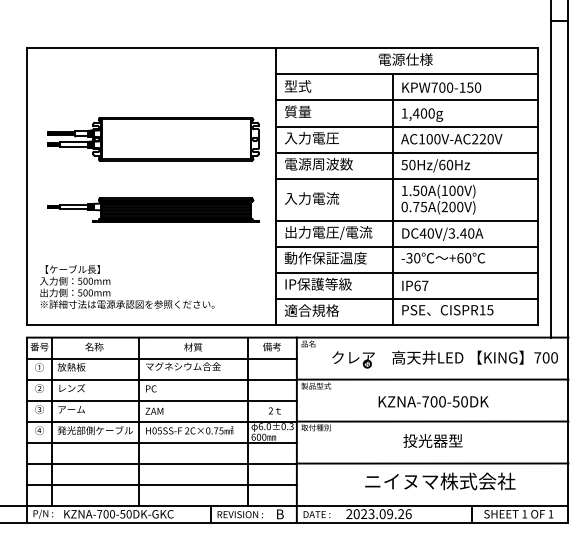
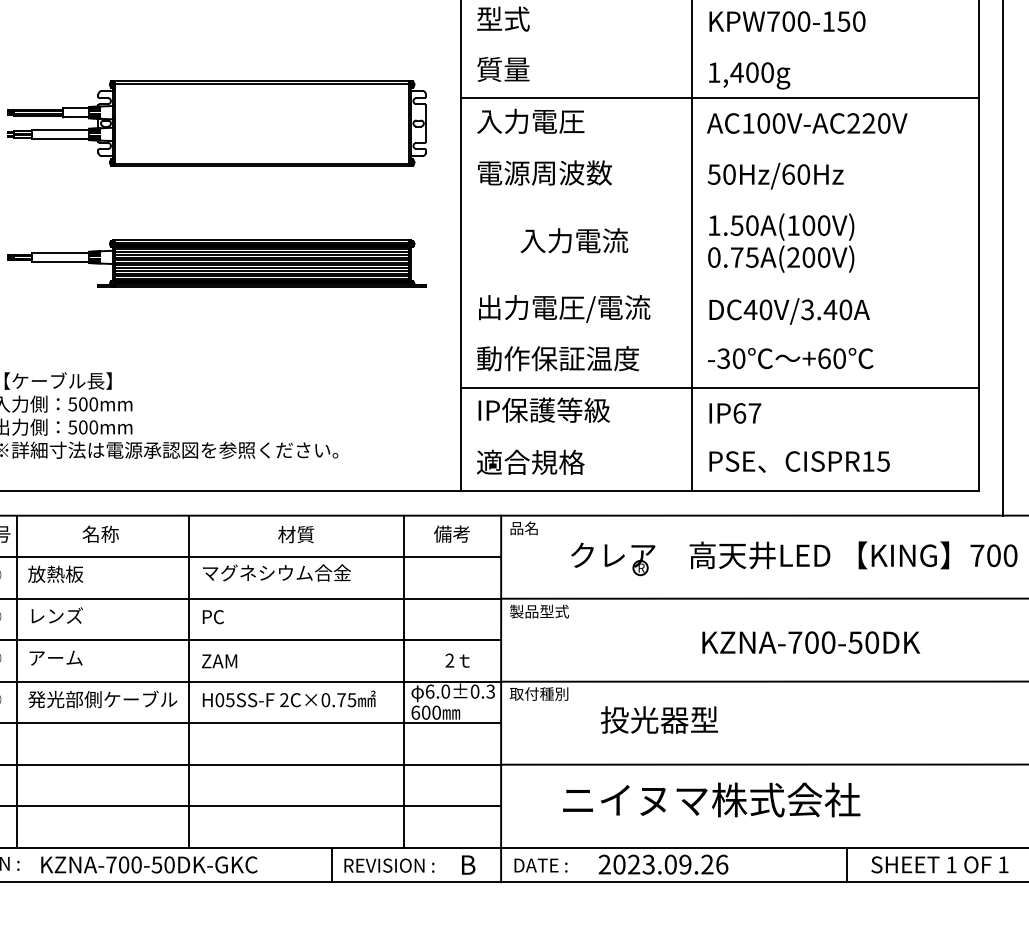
line: (407, 100) -> (719, 46), removed
line: (407, 152) -> (719, 149), removed
line: (407, 178) -> (719, 201), removed
text: (311, 198) -> (573, 240), moved
line: (407, 220) -> (719, 284), removed
line: (407, 246) -> (719, 335), removed
line: (407, 299) -> (719, 440), removed
text: (433, 401) -> (810, 641), moved
text: (432, 440) -> (658, 719), moved
text: (440, 481) -> (711, 800), moved

